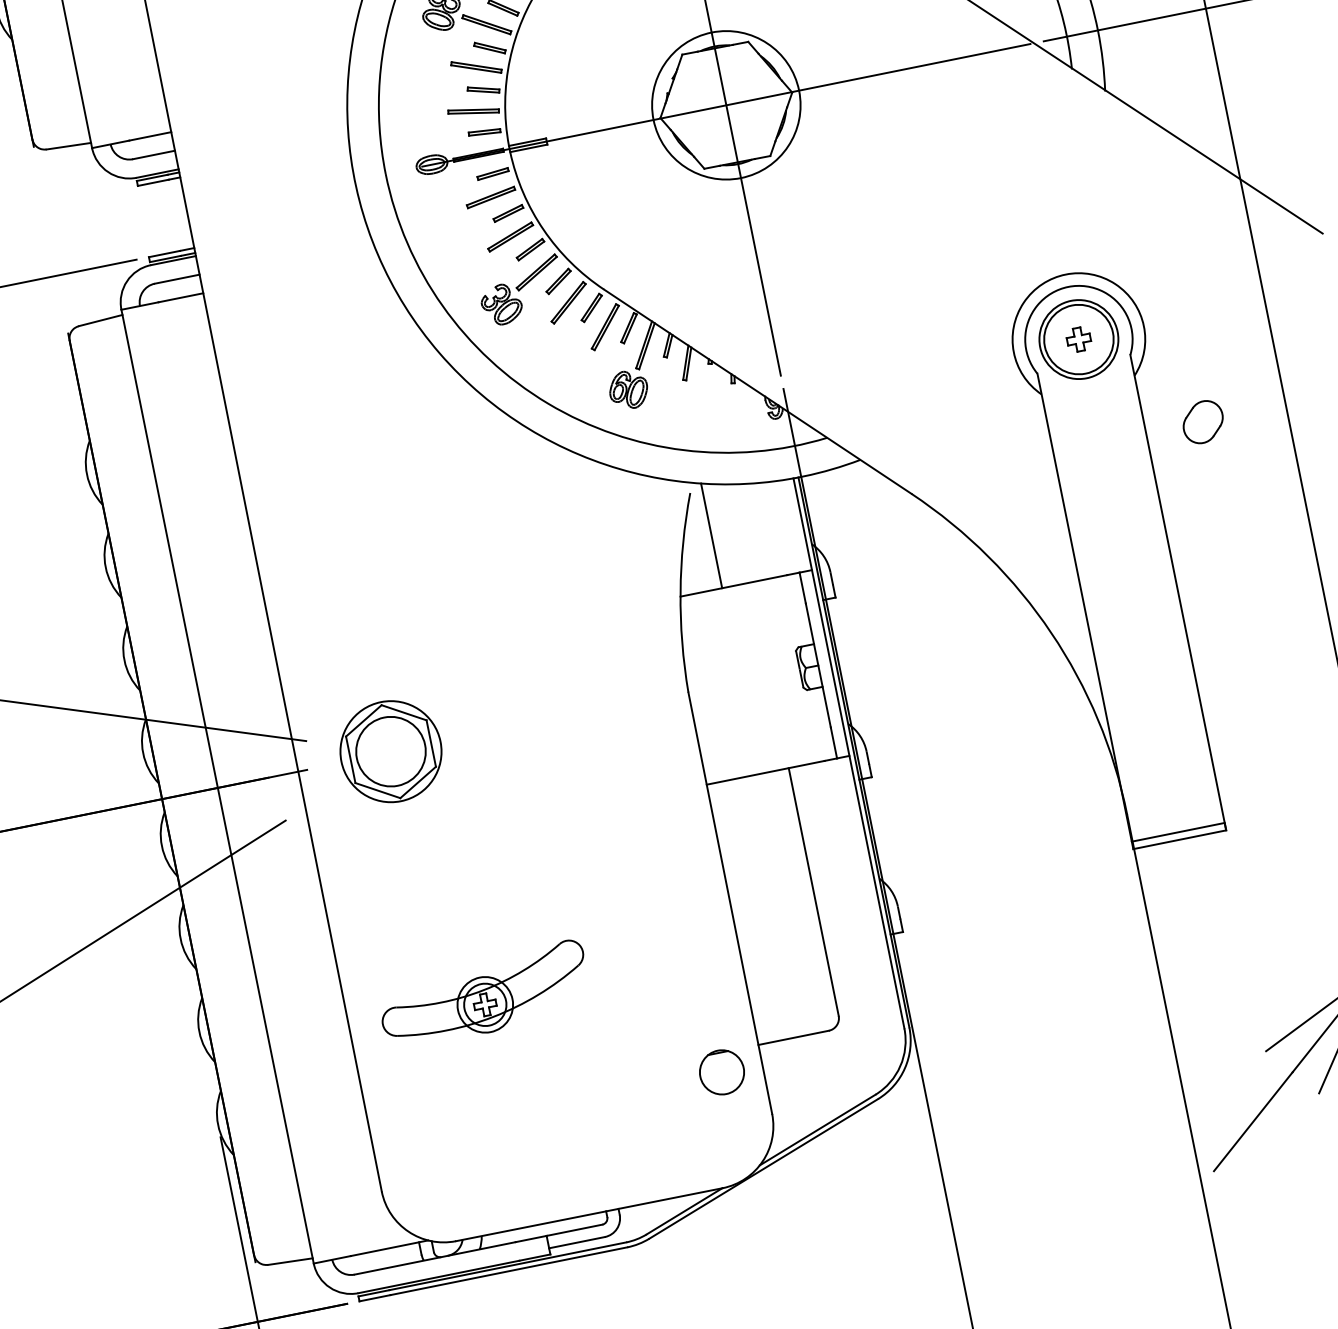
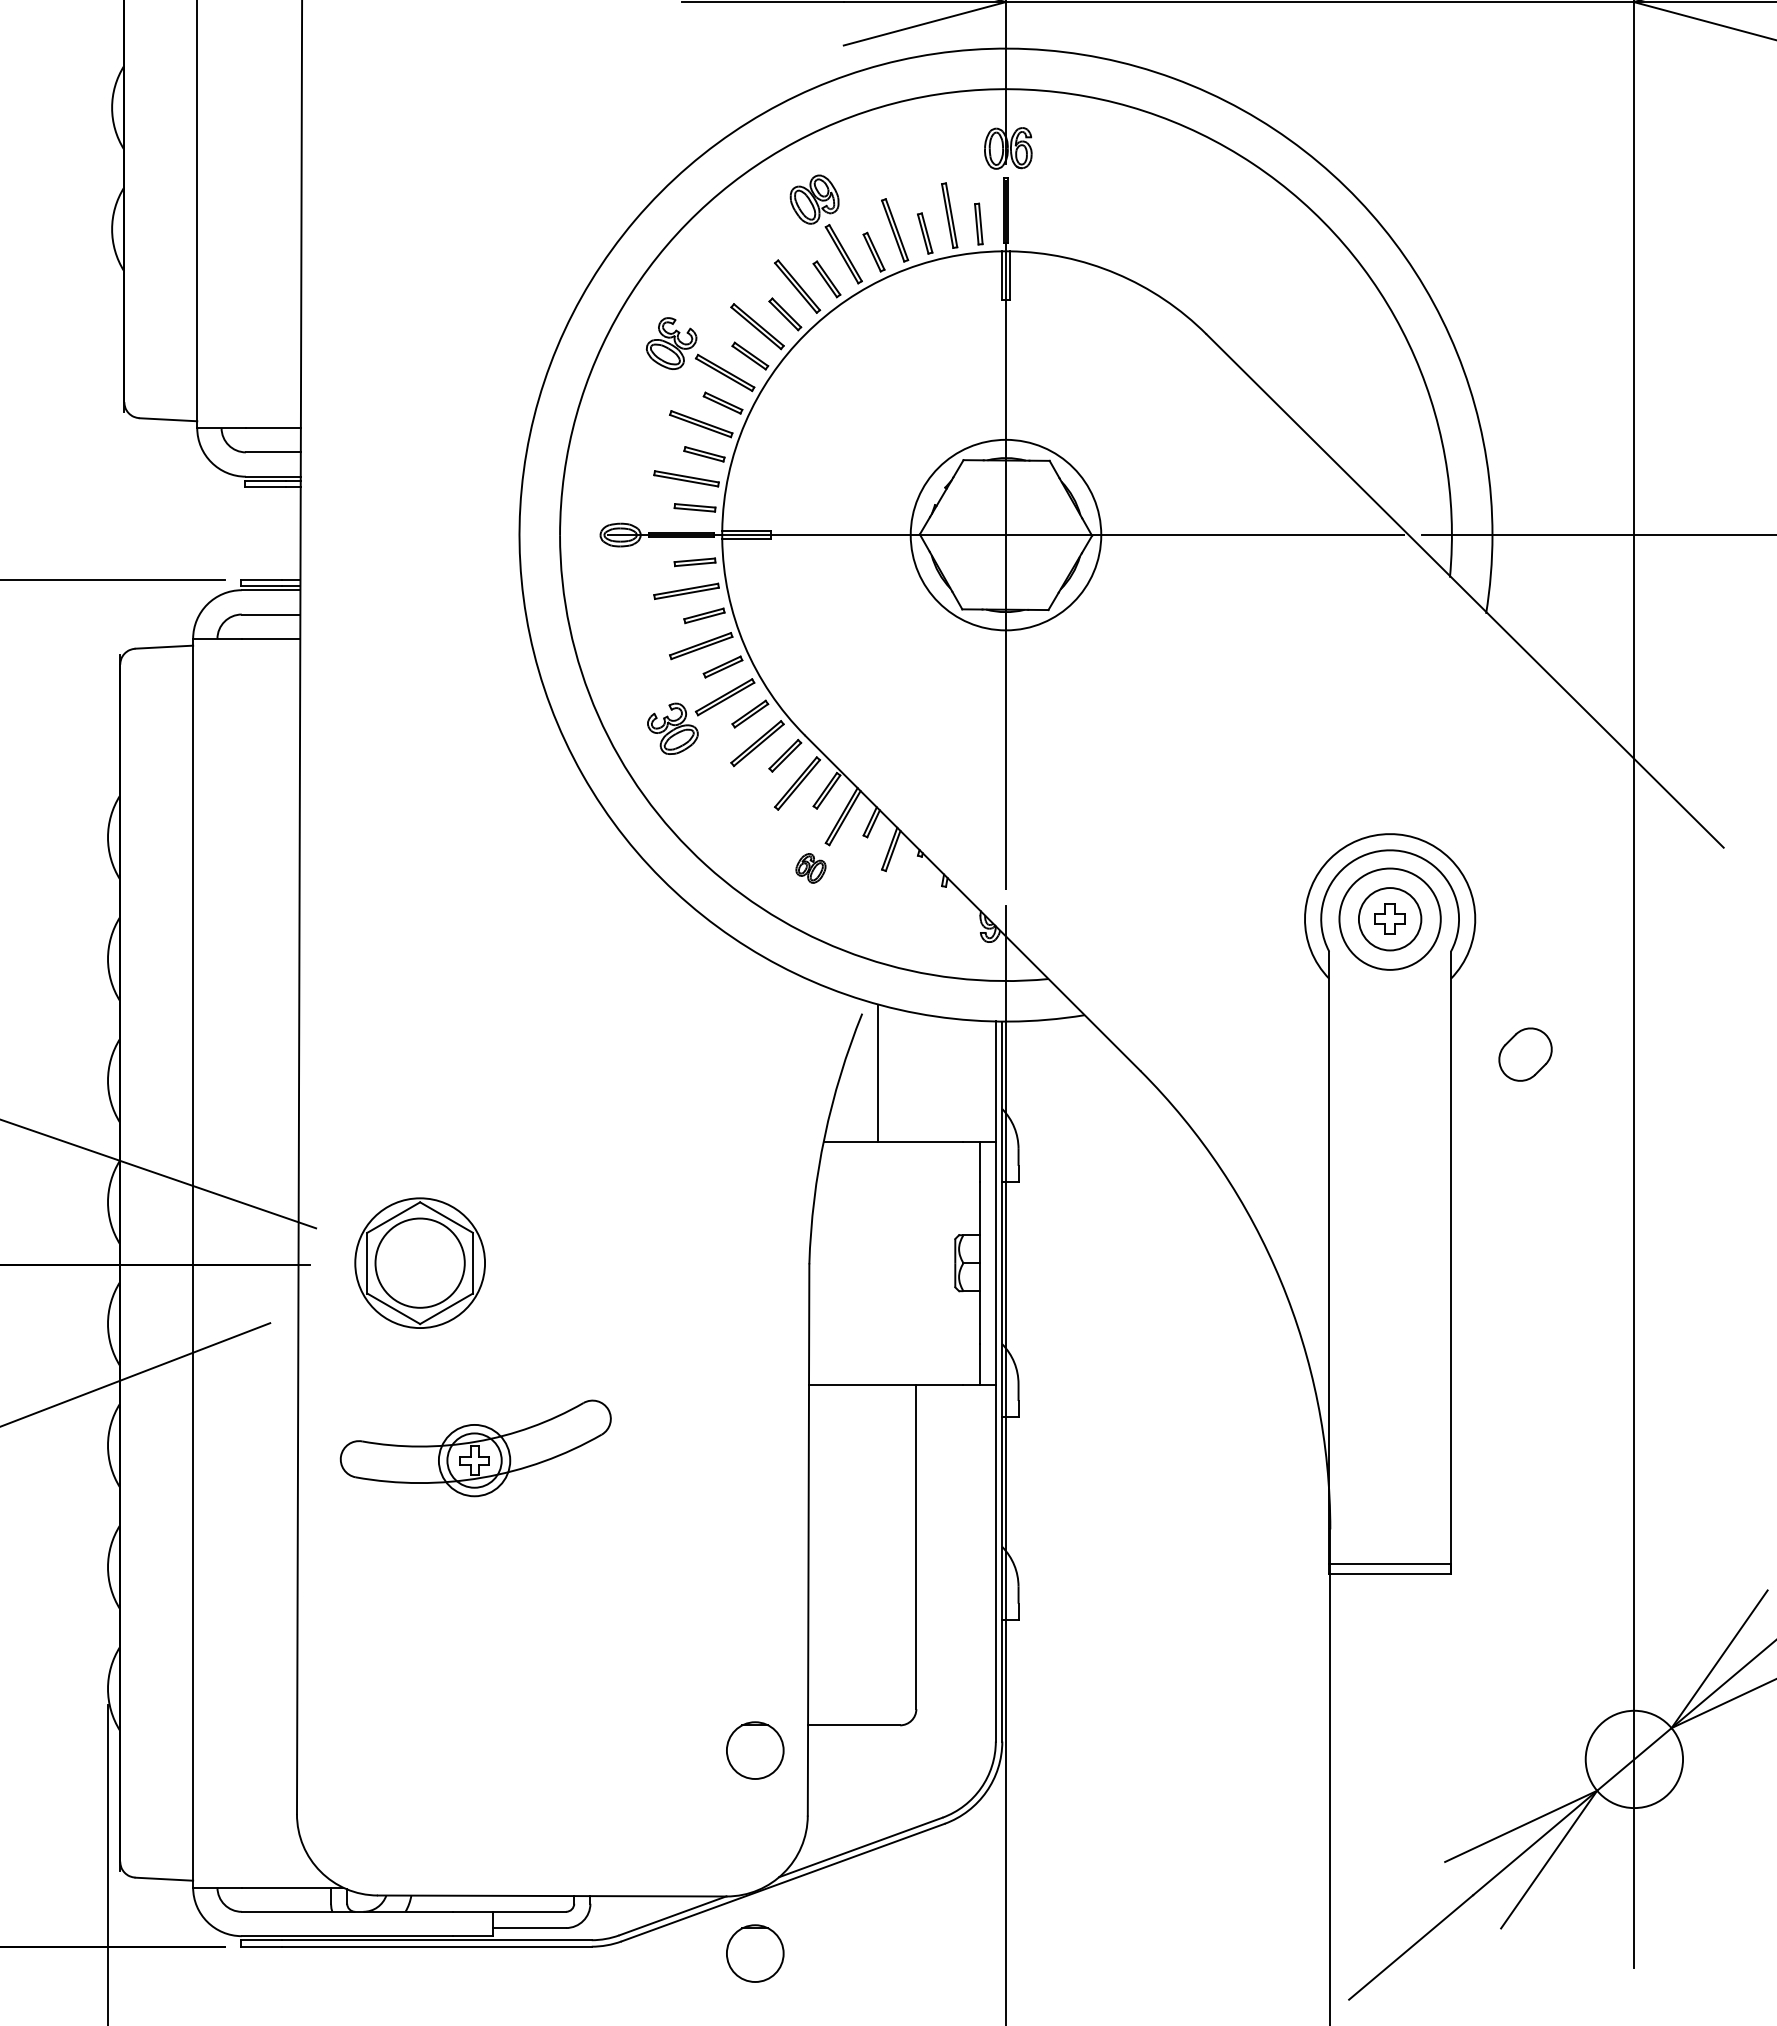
circle: (1078, 339) -> (1389, 918), size x0.7
part: (628, 390) -> (810, 868), size x0.6
part: (484, 995) -> (475, 1448), moved
part: (753, 1227) -> (755, 1953), added

